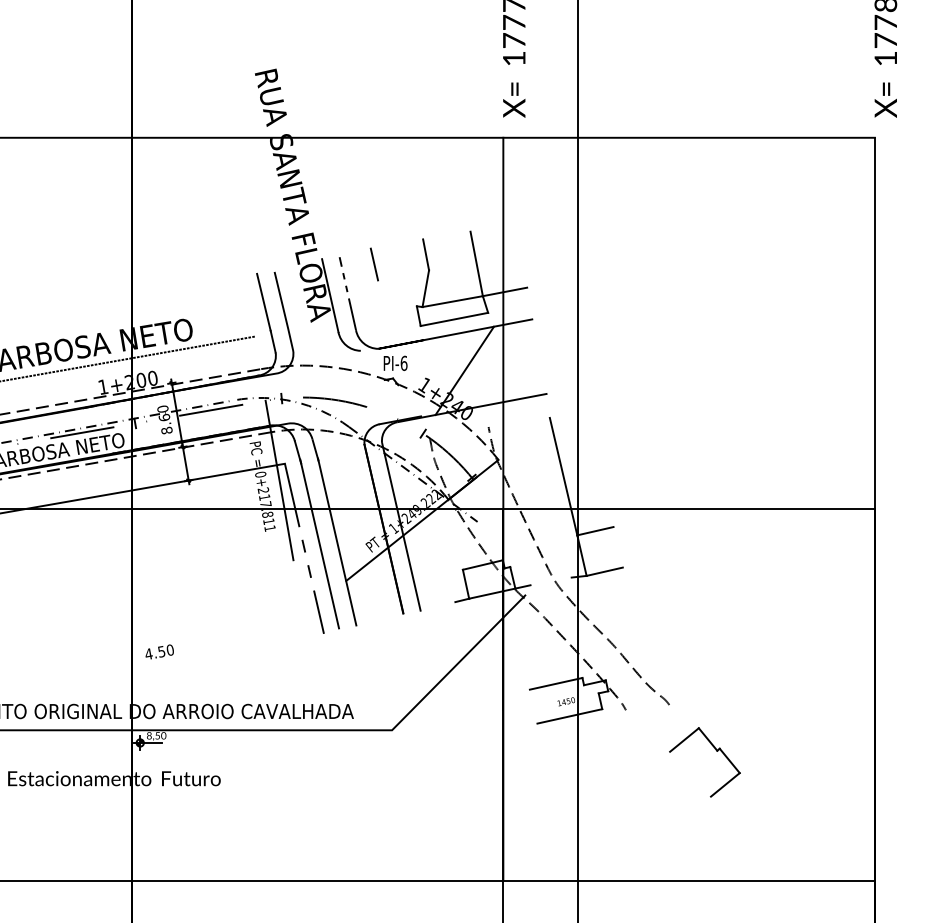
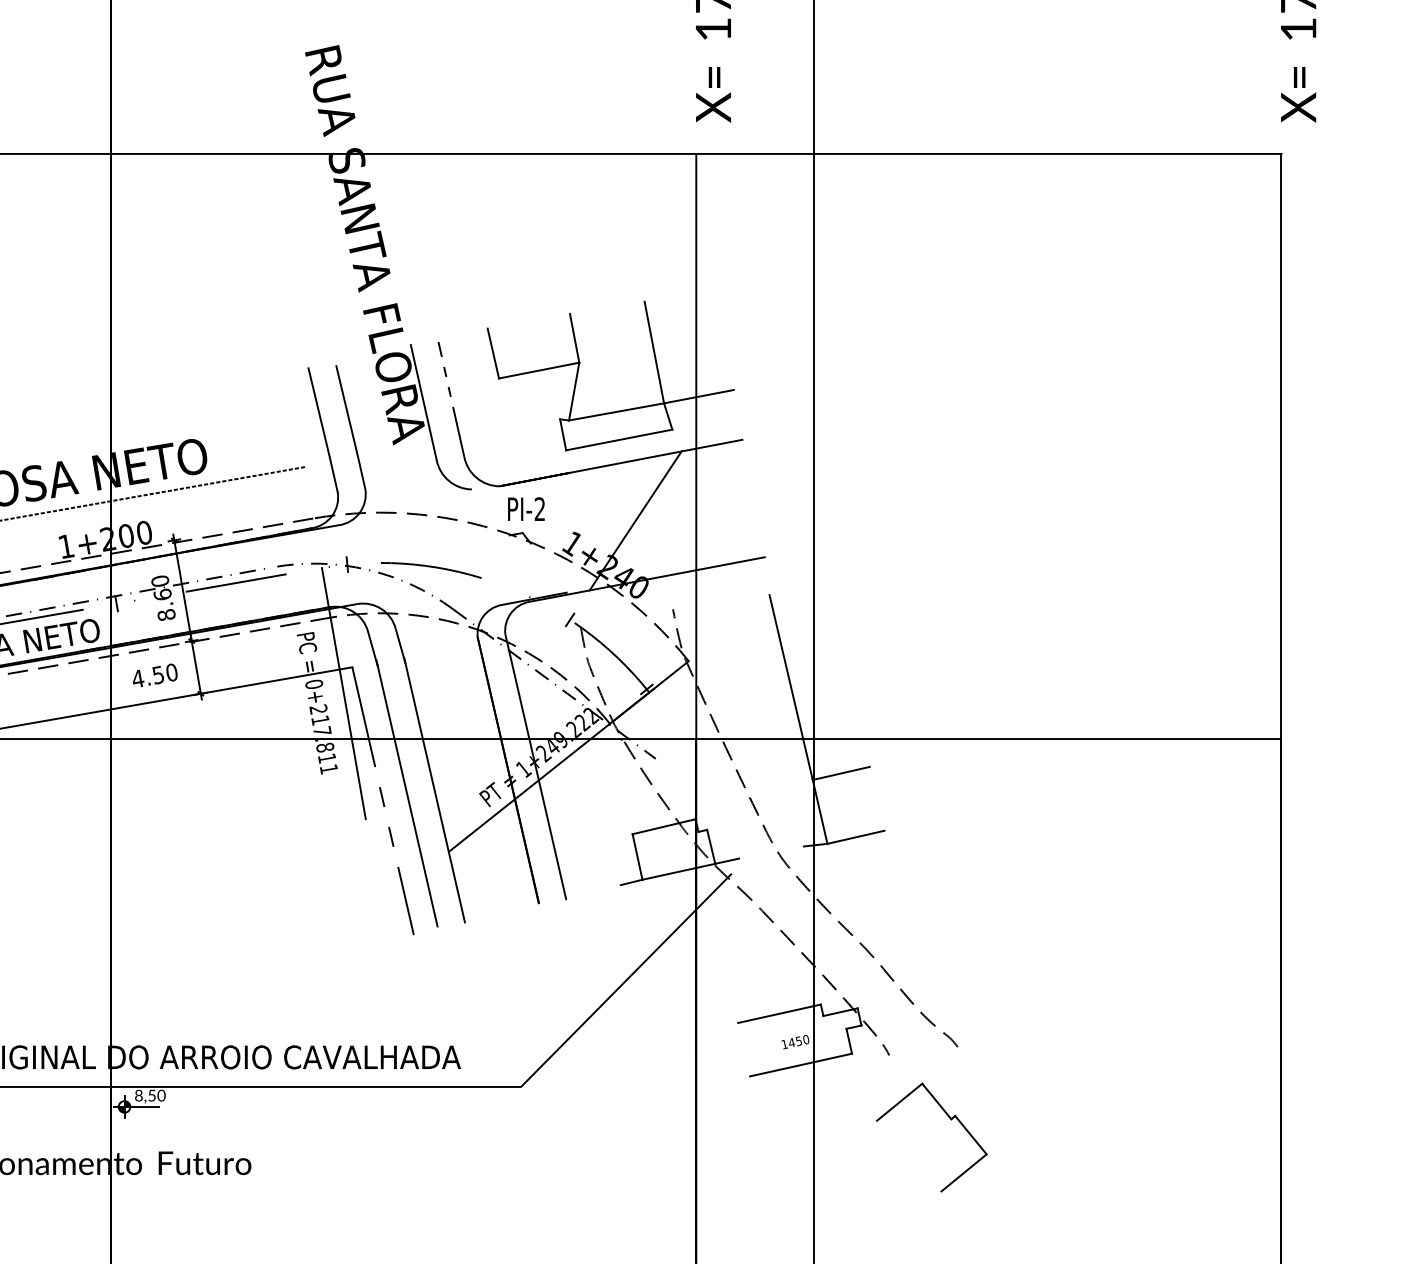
line: (403, 275) -> (539, 370), added
text: (403, 363) -> (539, 509), PI-6 -> PI-2
text: (159, 651) -> (154, 674), moved
part: (715, 750) -> (948, 1118), moved

